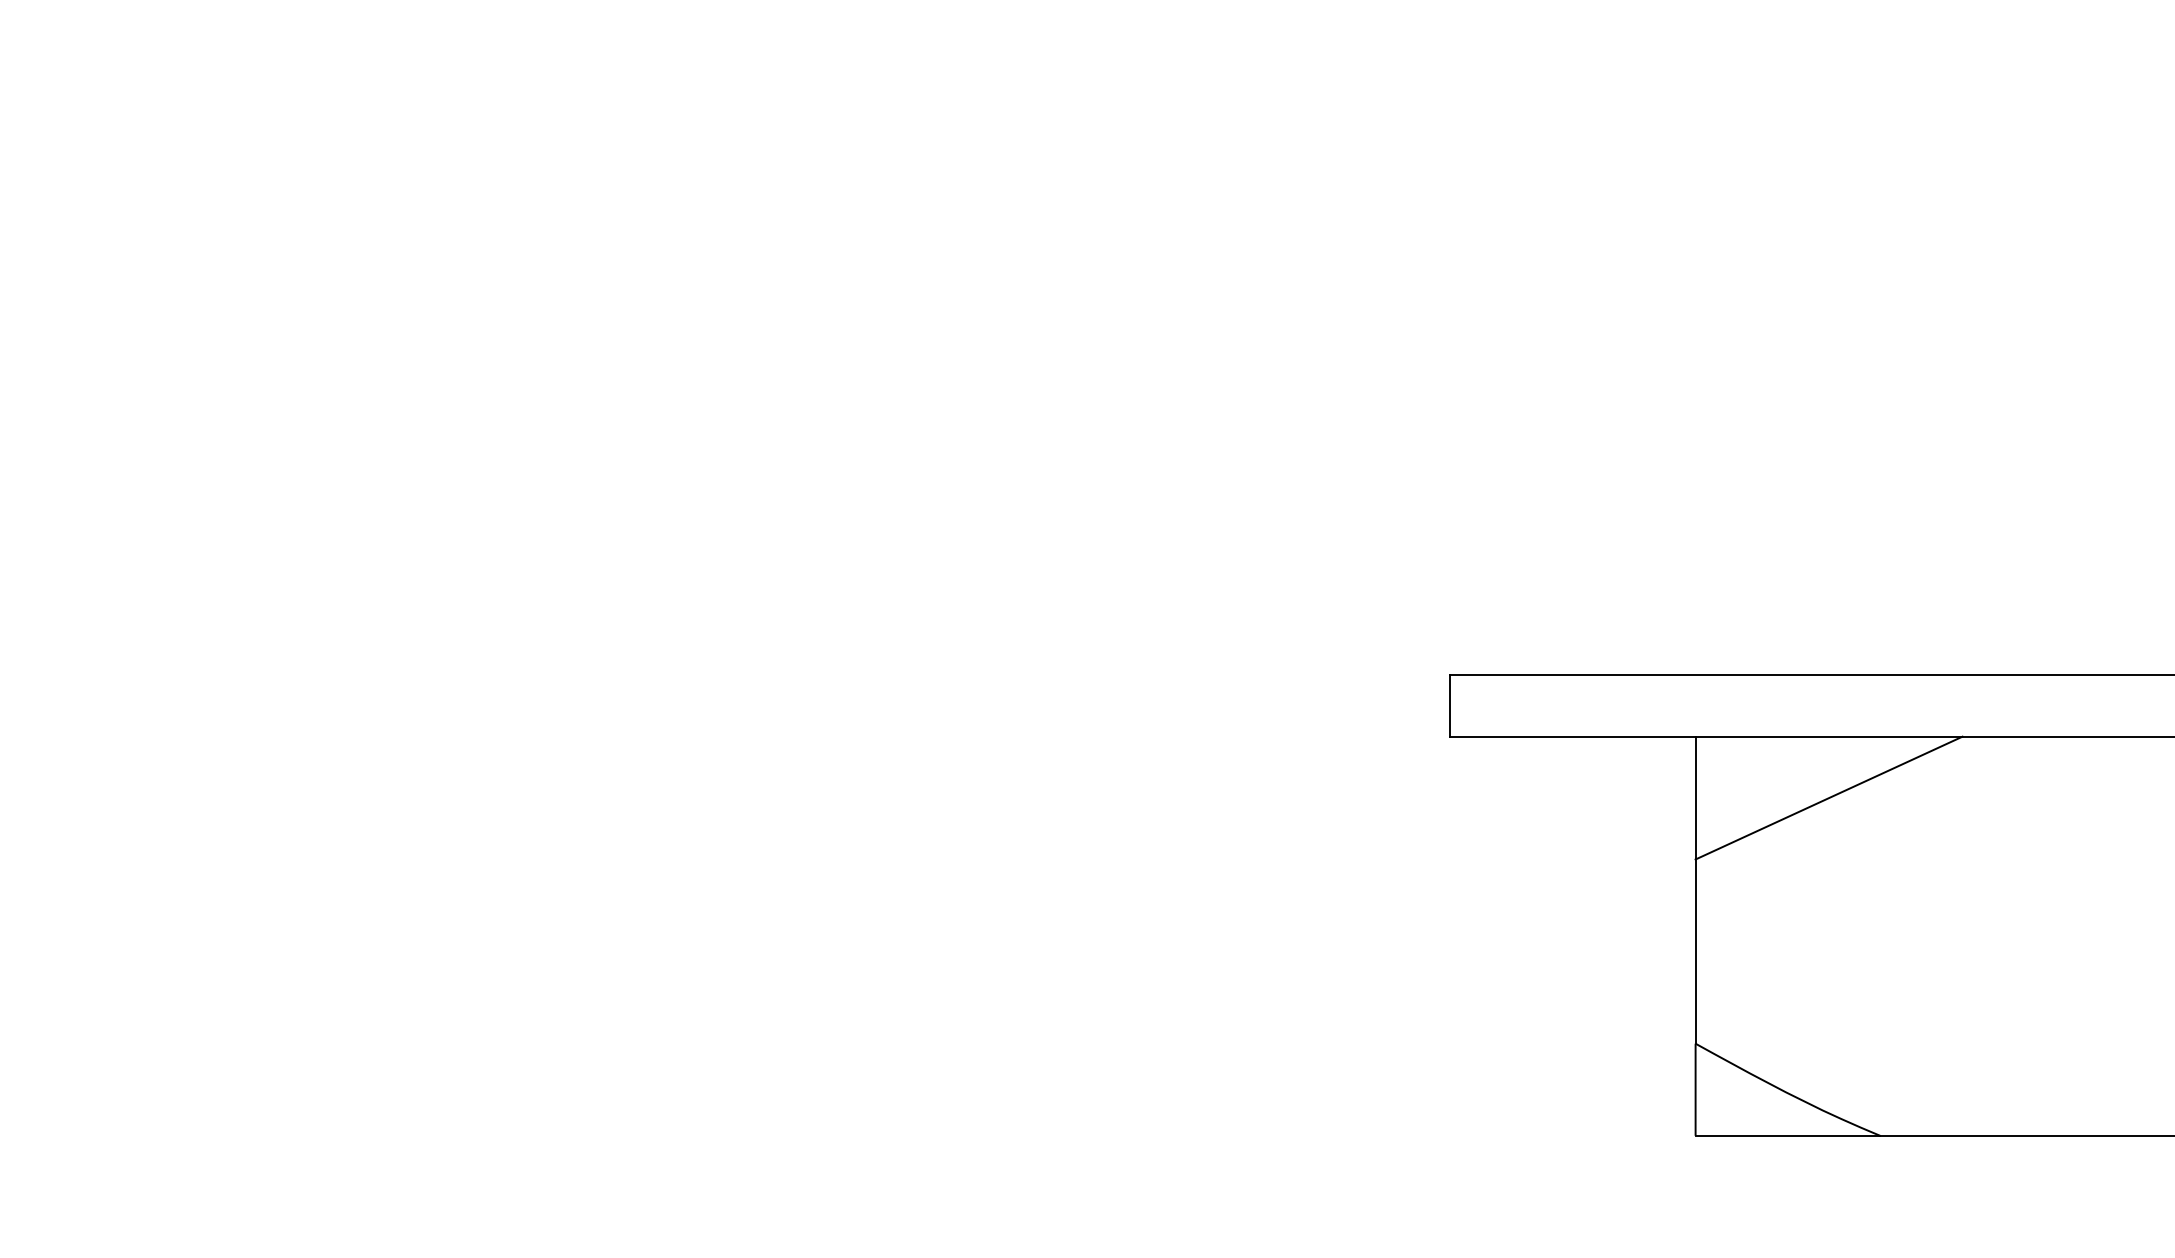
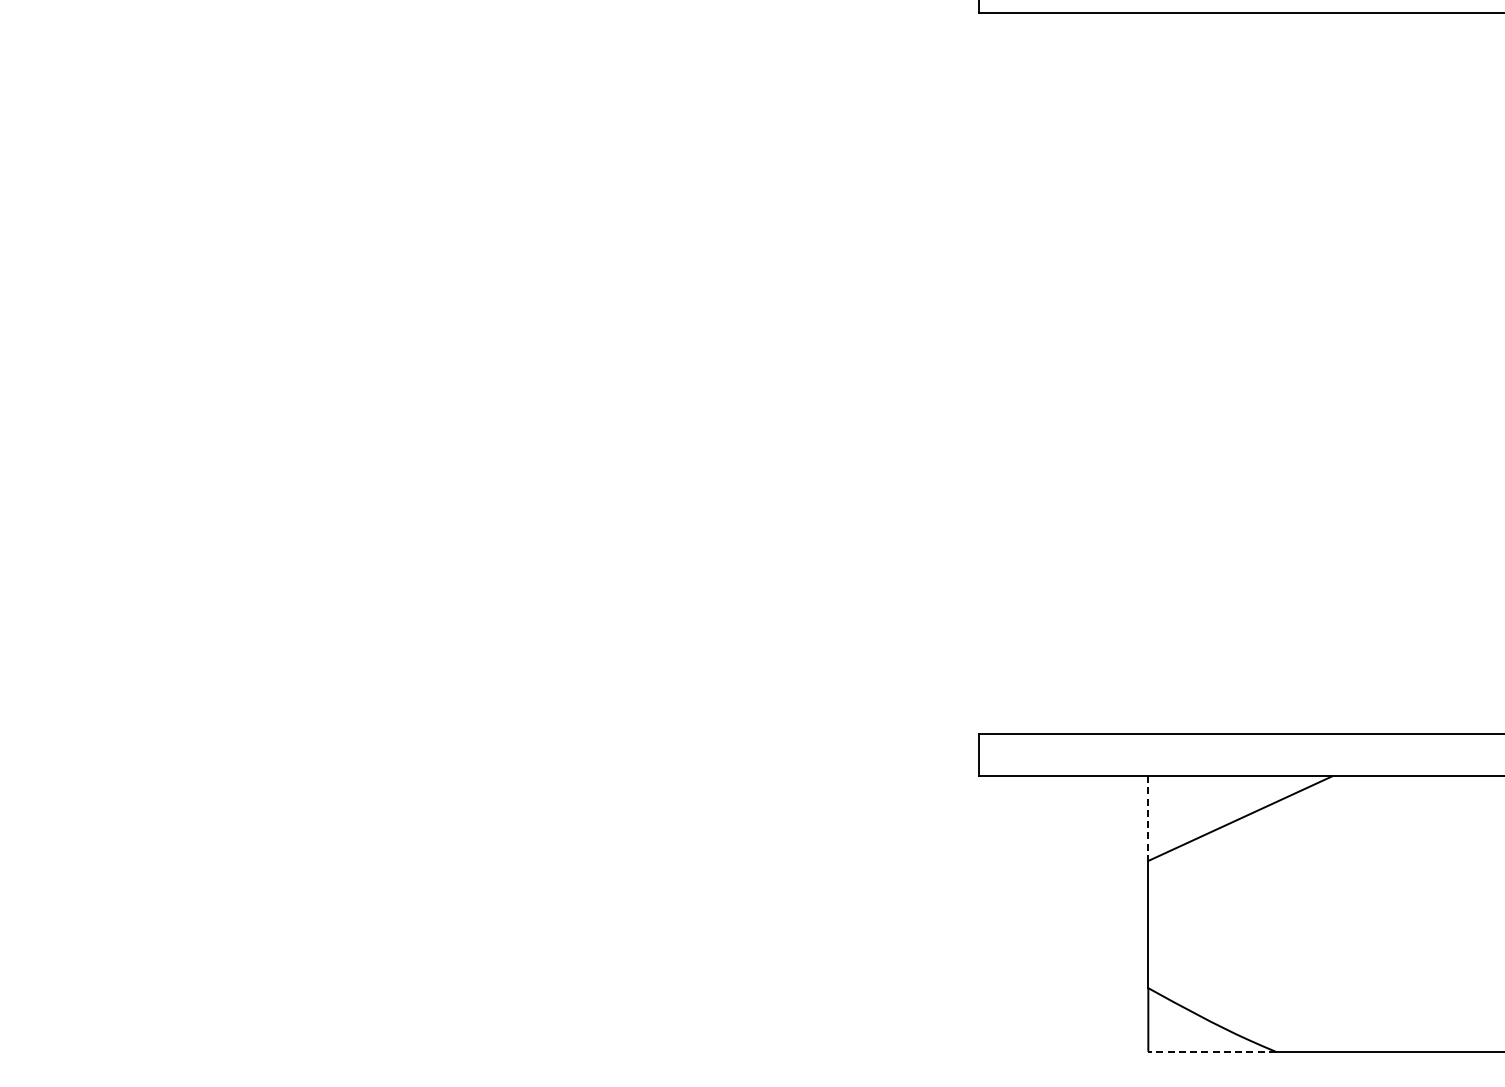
line: (1695, 799) -> (1148, 819), solid -> dashed
line: (1788, 1135) -> (1212, 1051), solid -> dashed

